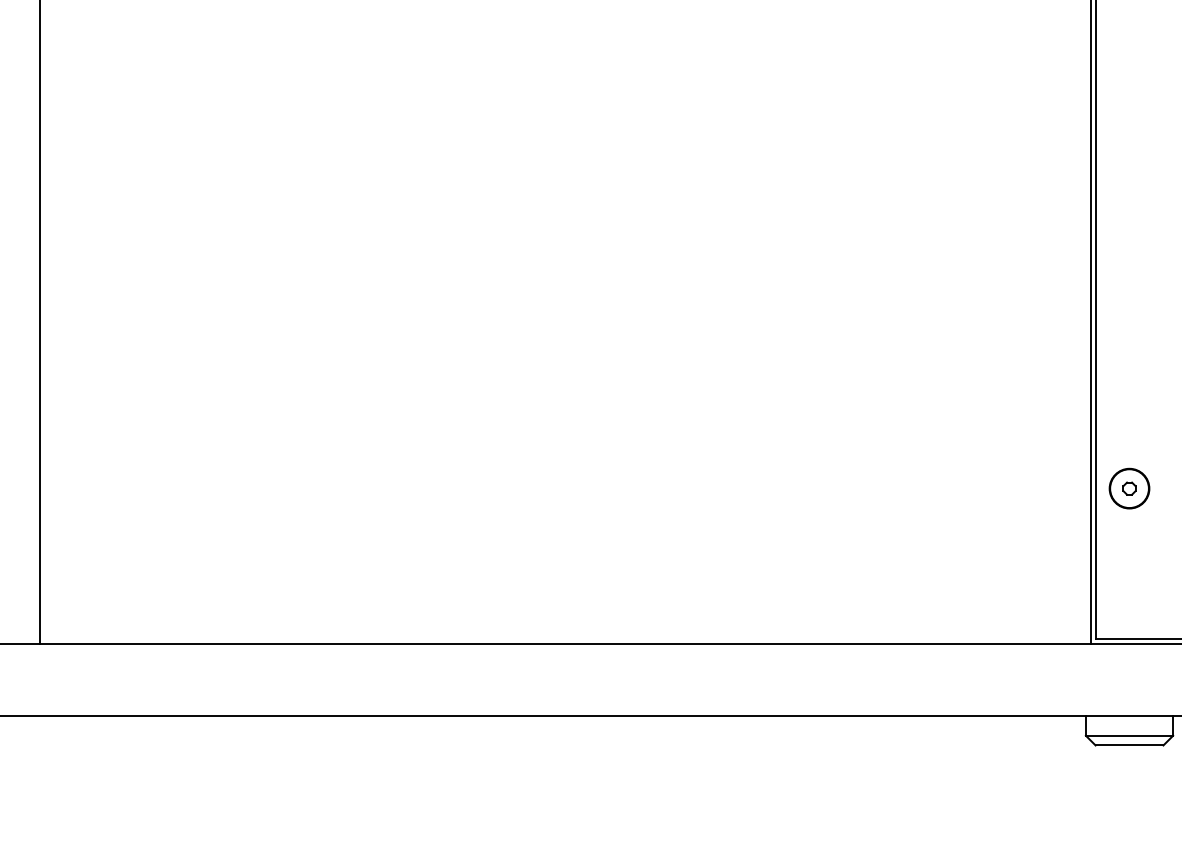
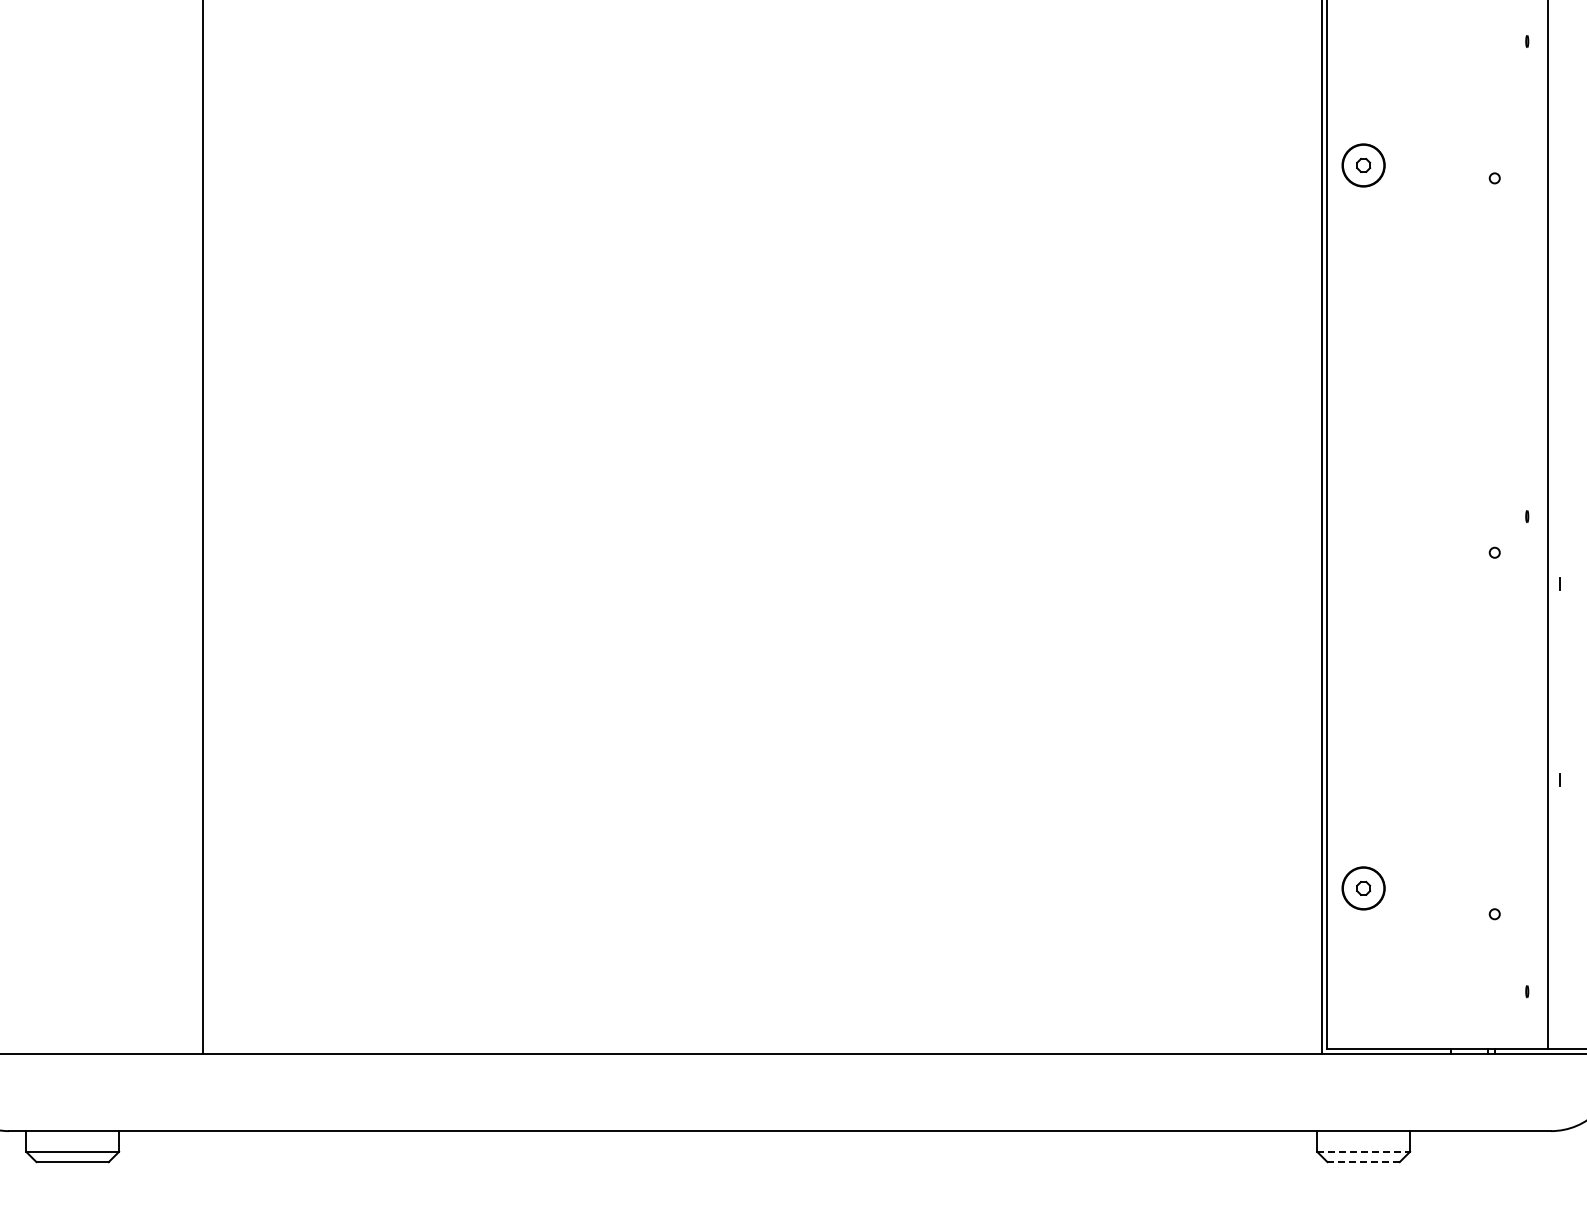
line: (1130, 735) -> (1364, 1151), solid -> dashed
line: (1130, 745) -> (1364, 1162), solid -> dashed

